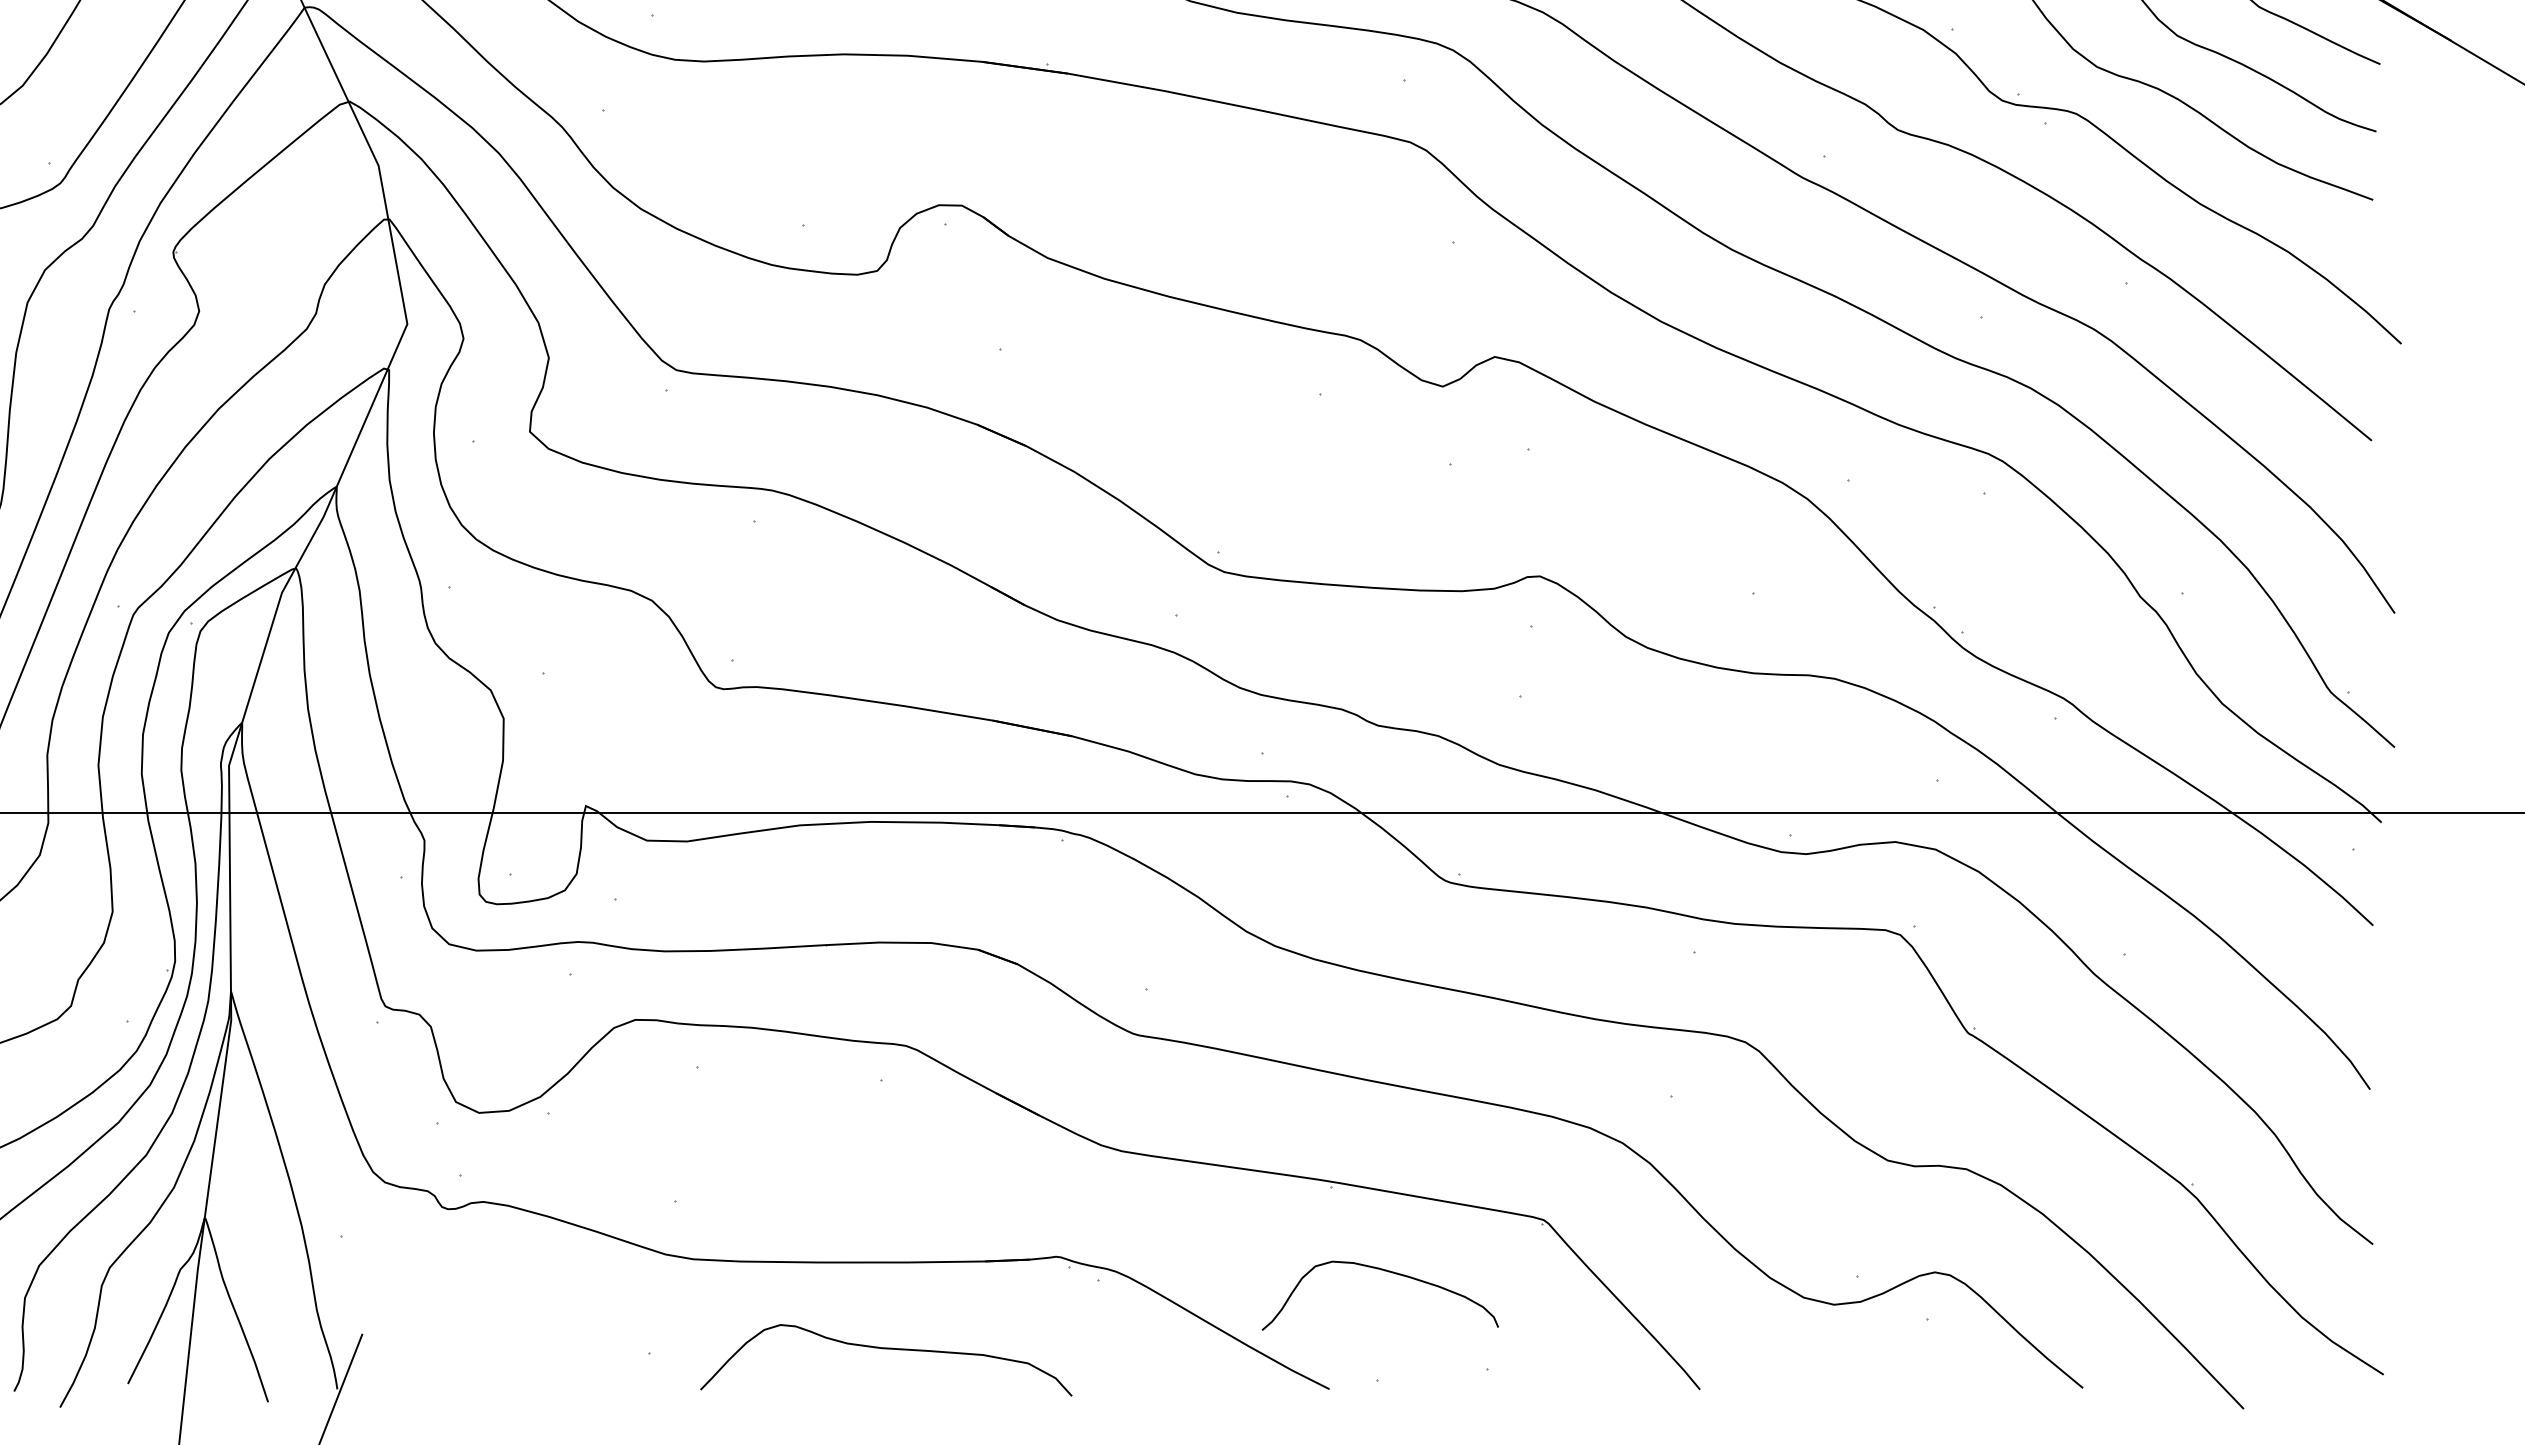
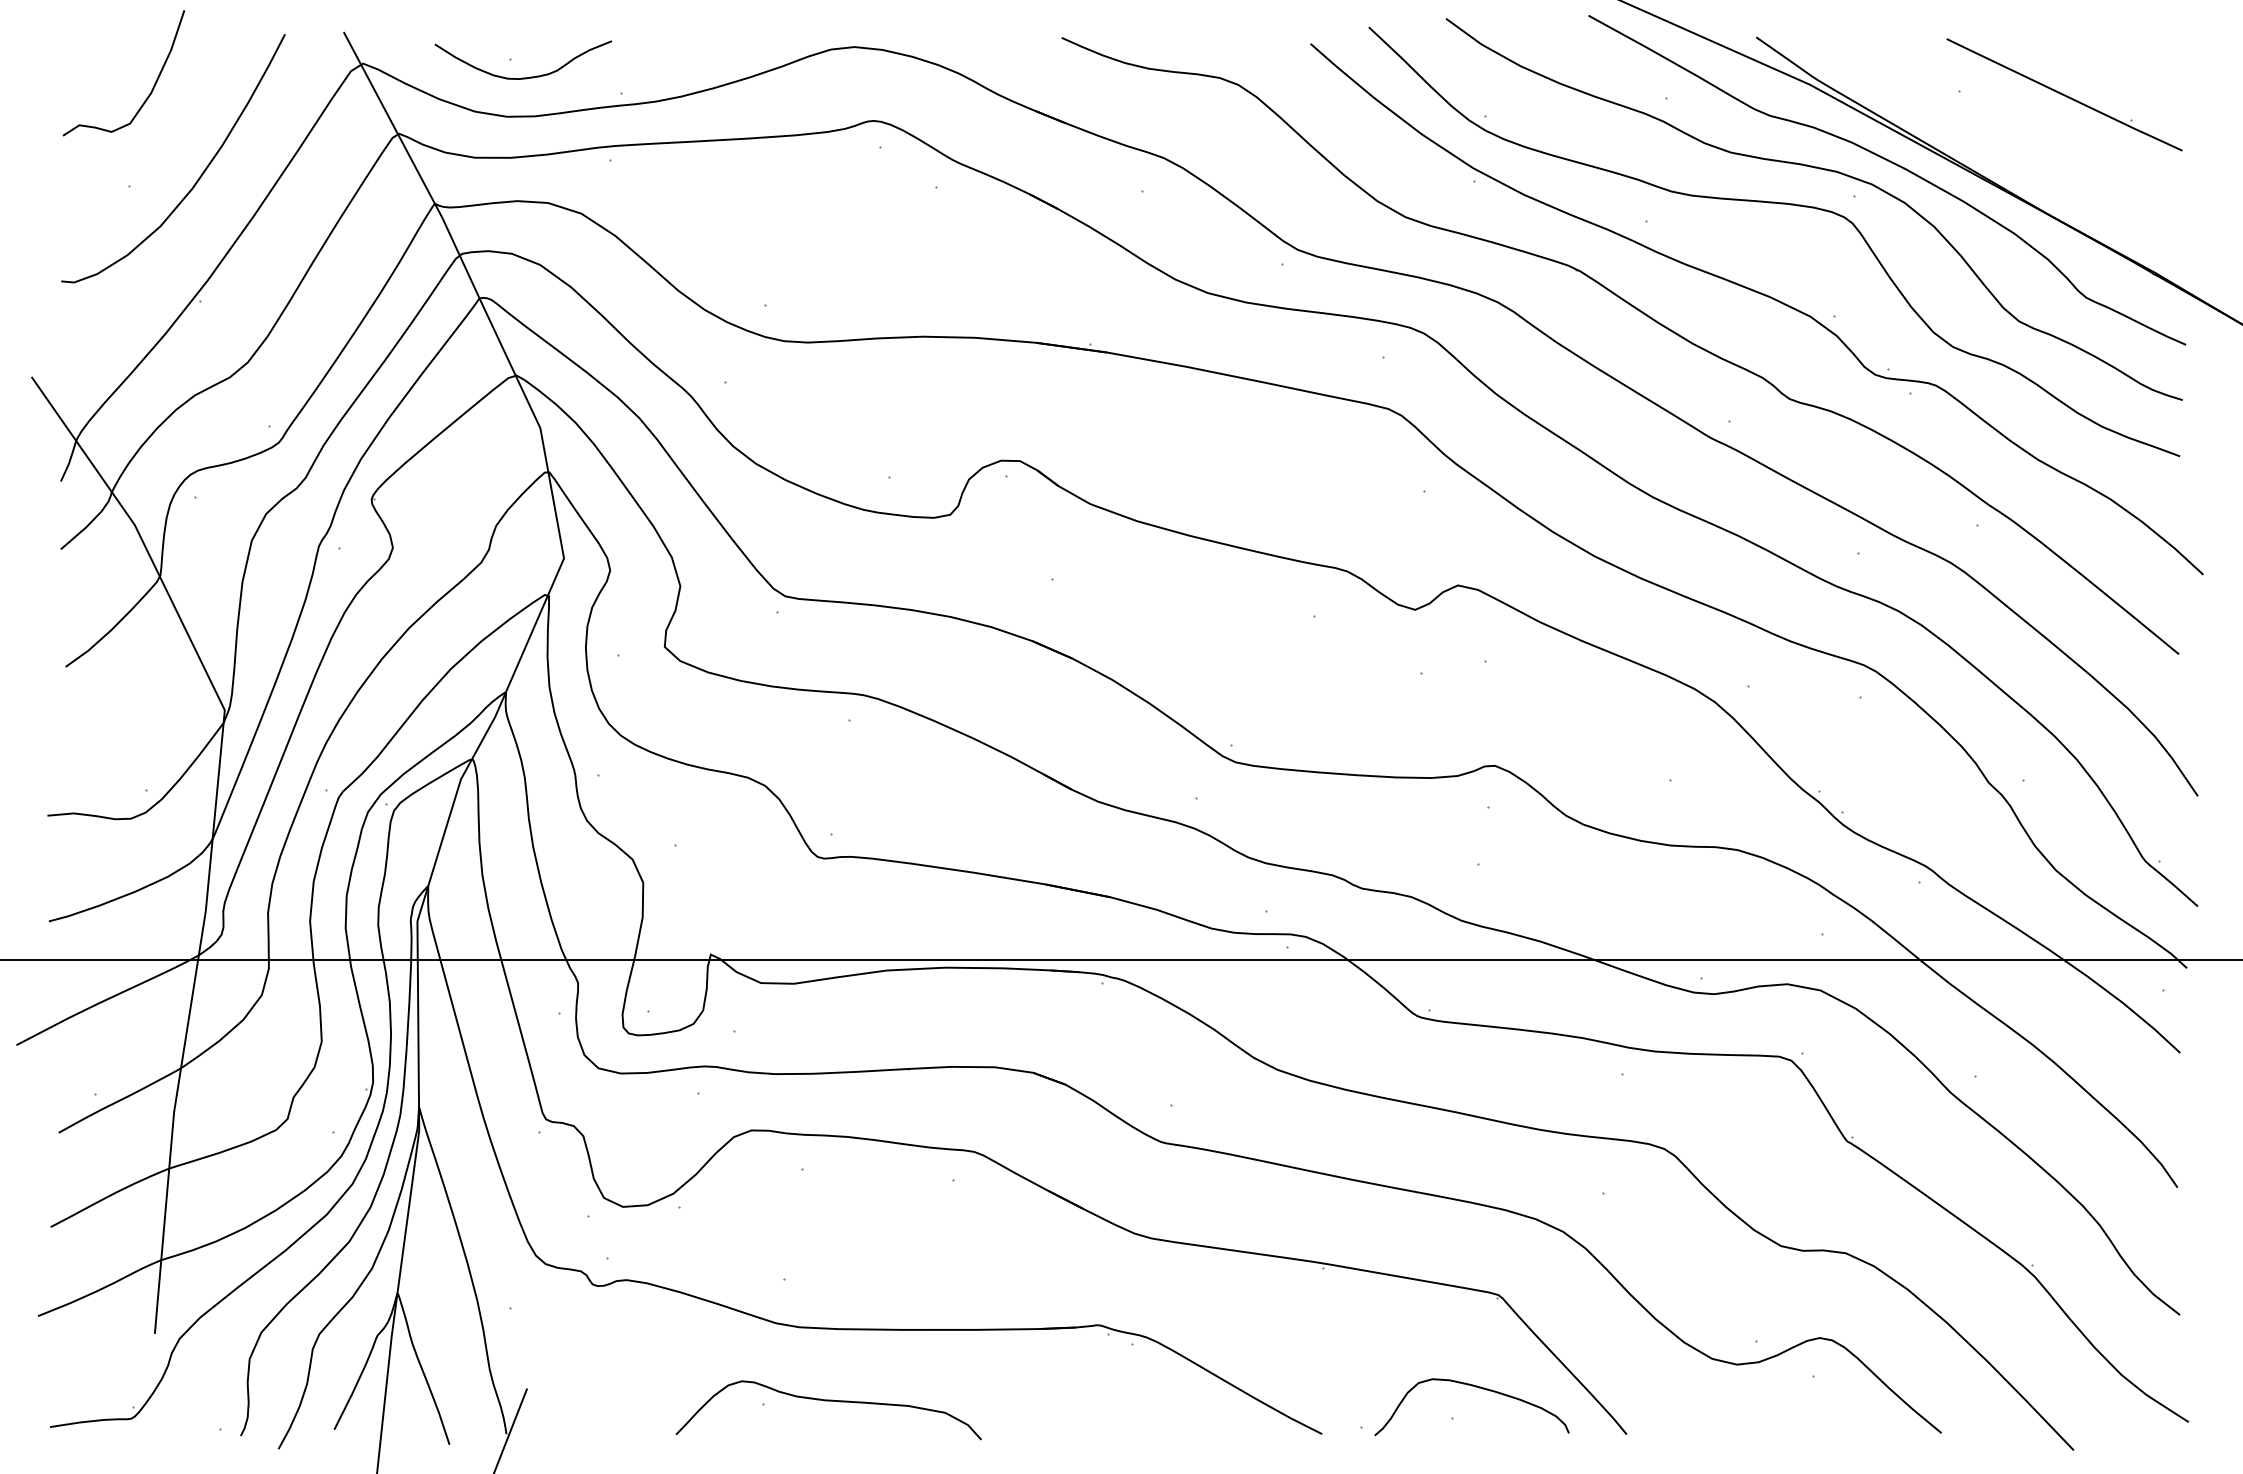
curve: (1384, 1271) -> (1475, 1387), moved
curve: (885, 1349) -> (828, 1401), moved

